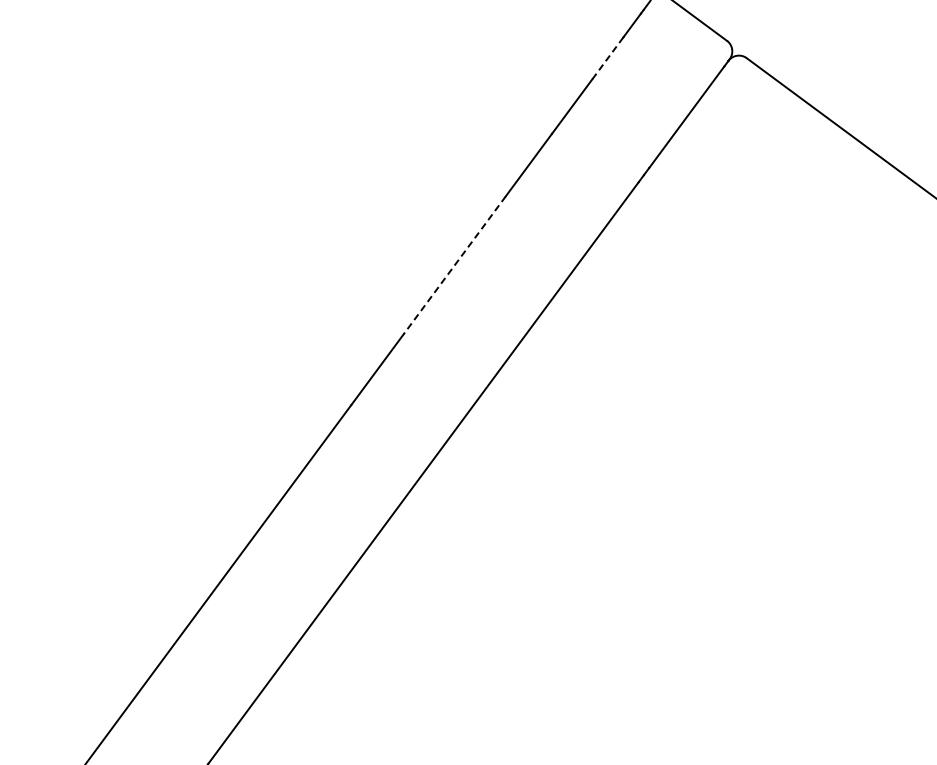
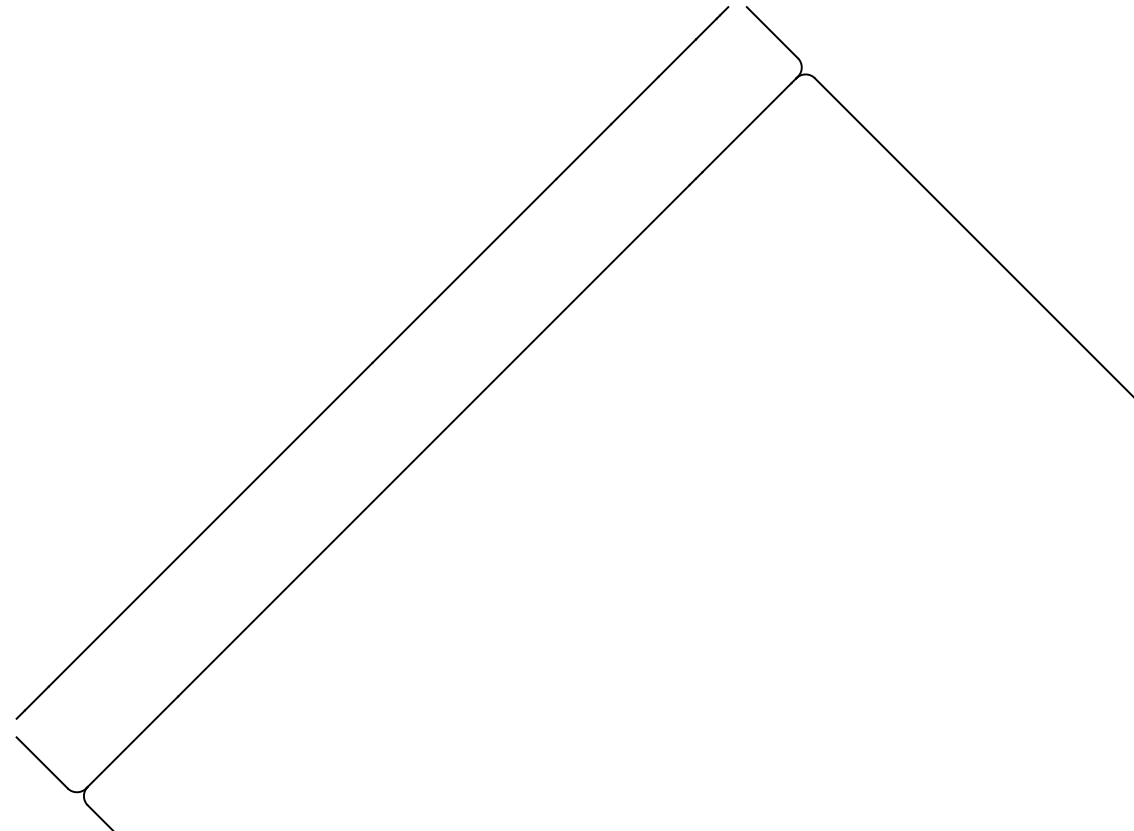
line: (607, 58) -> (677, 58), dashed -> solid
line: (454, 264) -> (495, 239), dashed -> solid

